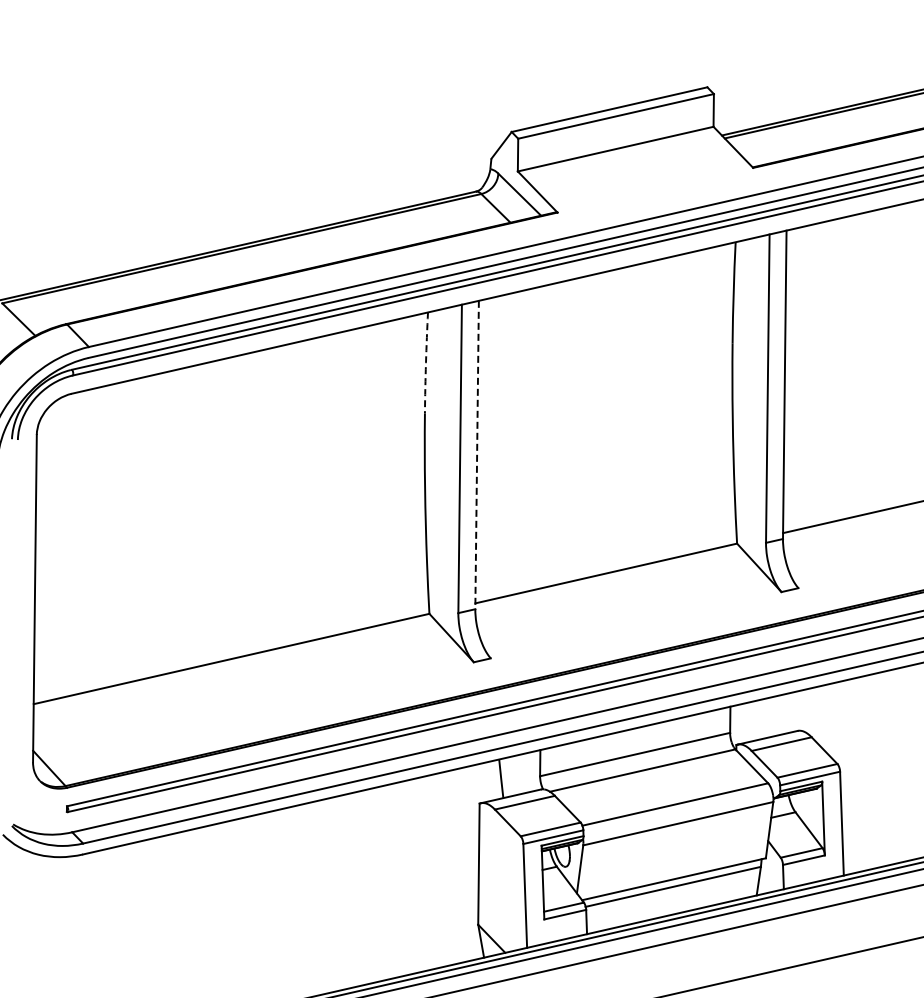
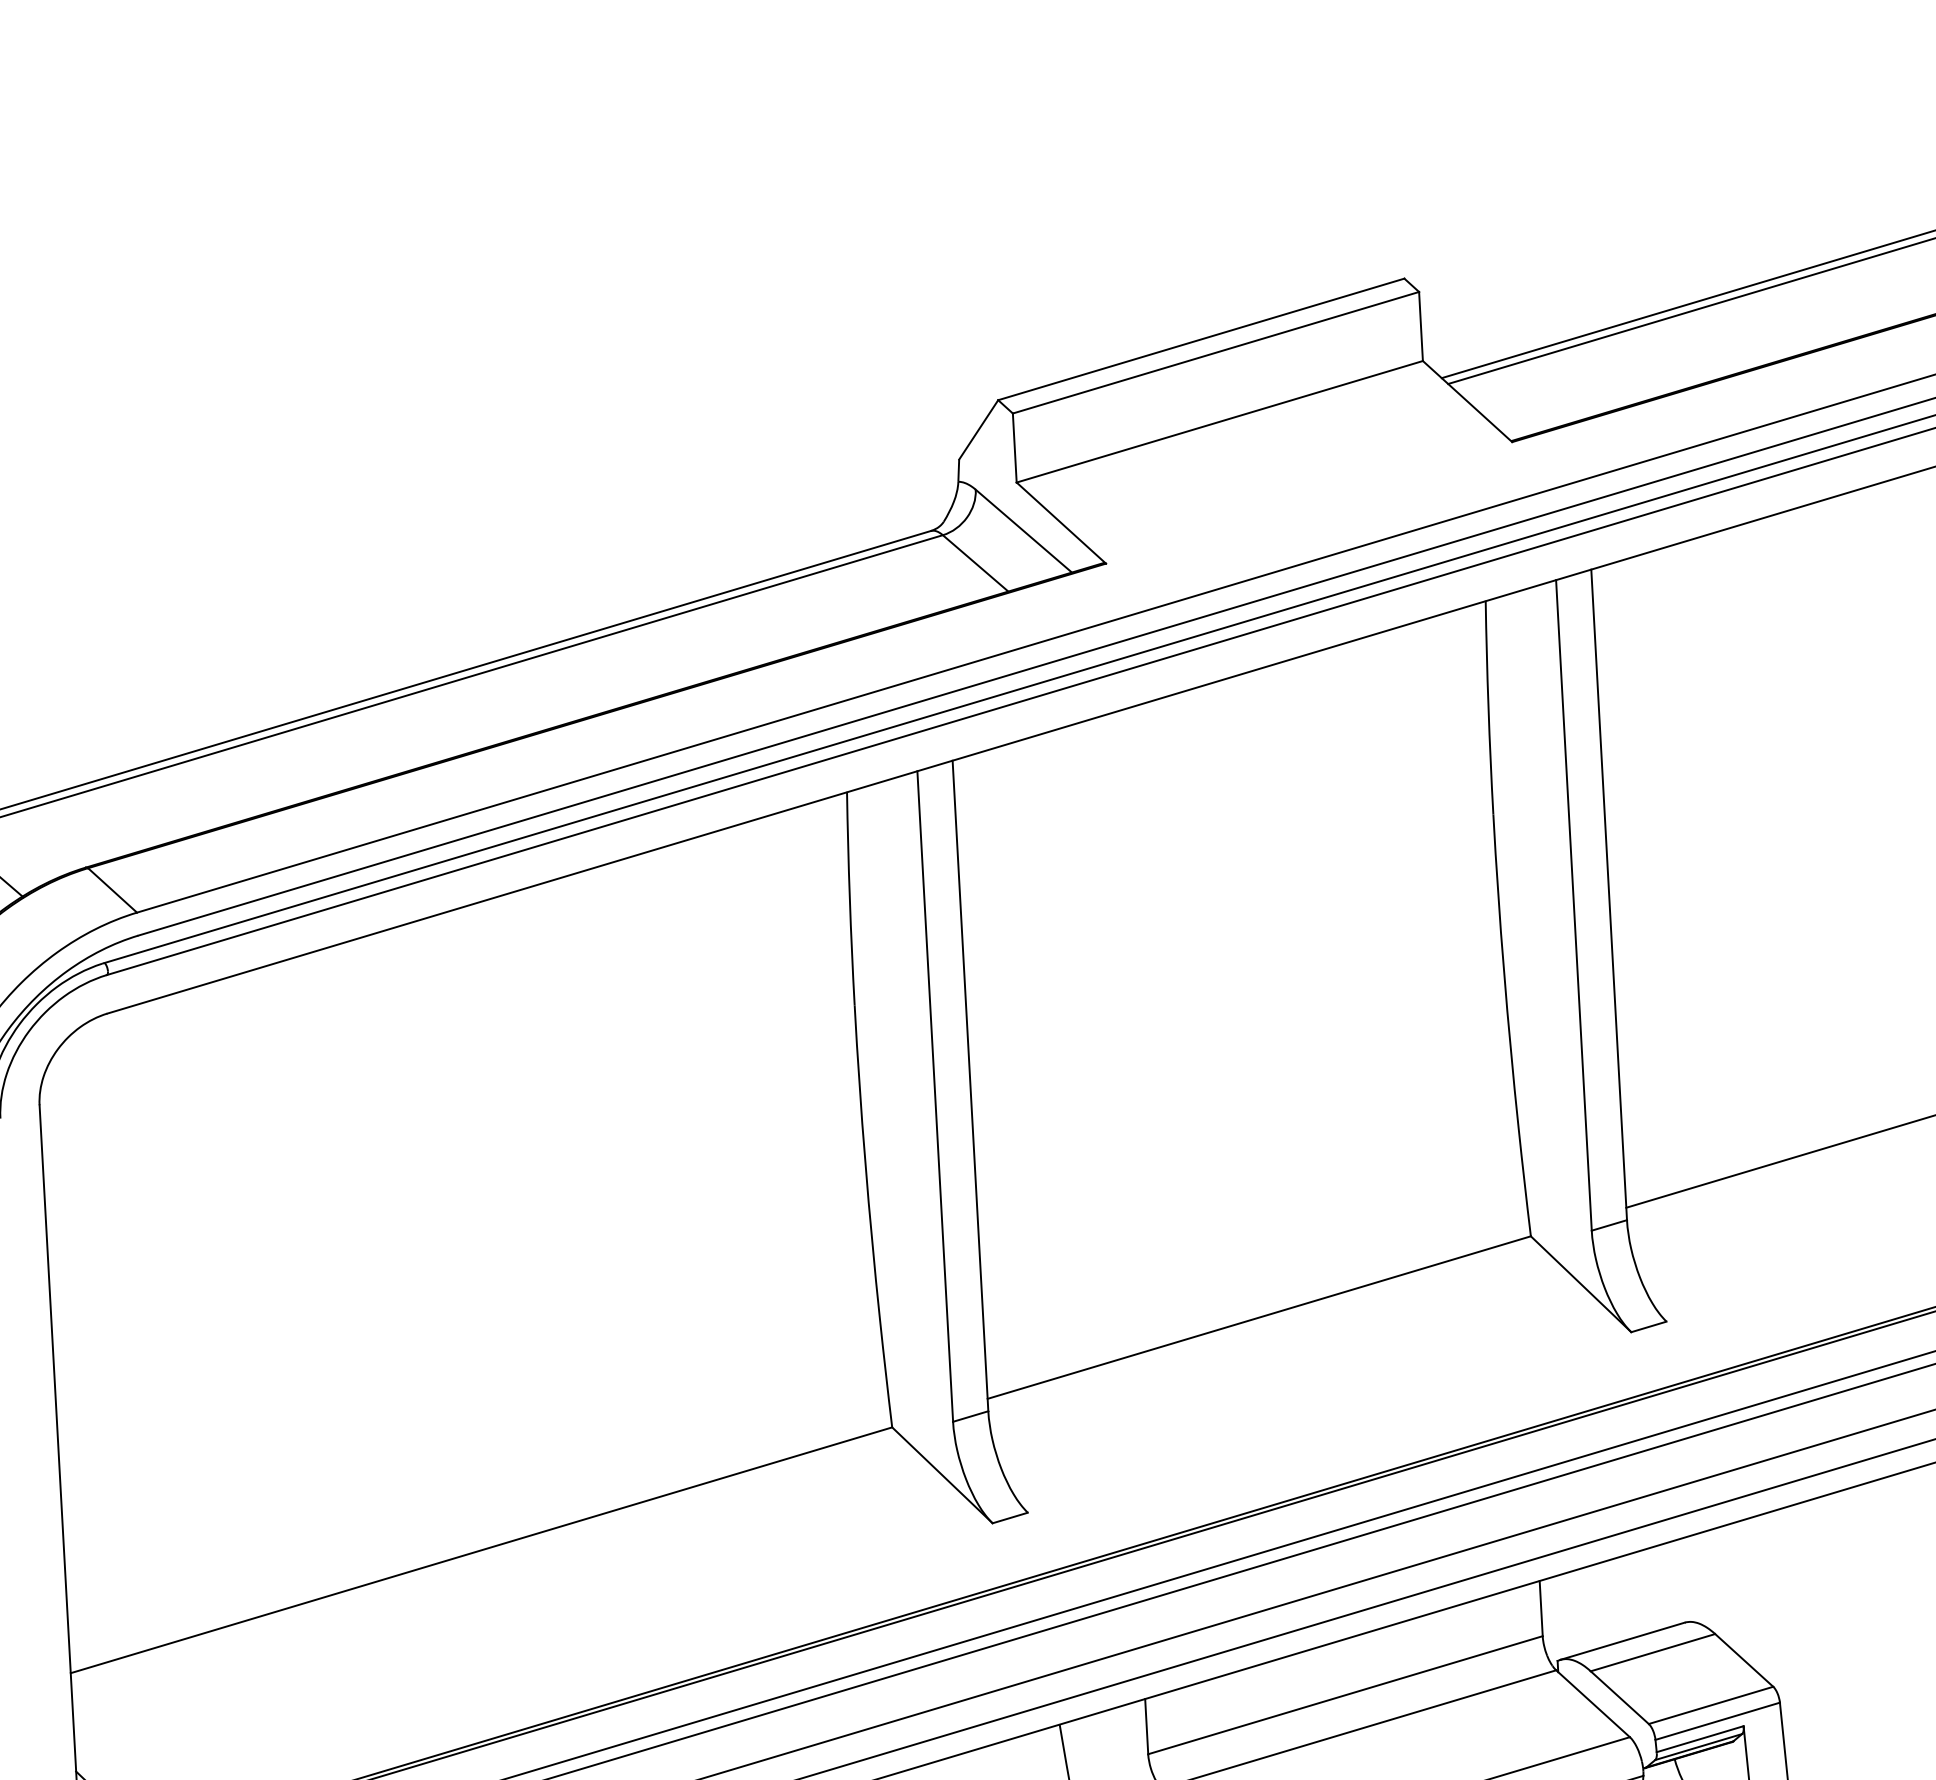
arc: (426, 362) -> (850, 897), dashed -> solid
line: (477, 455) -> (971, 1086), dashed -> solid

